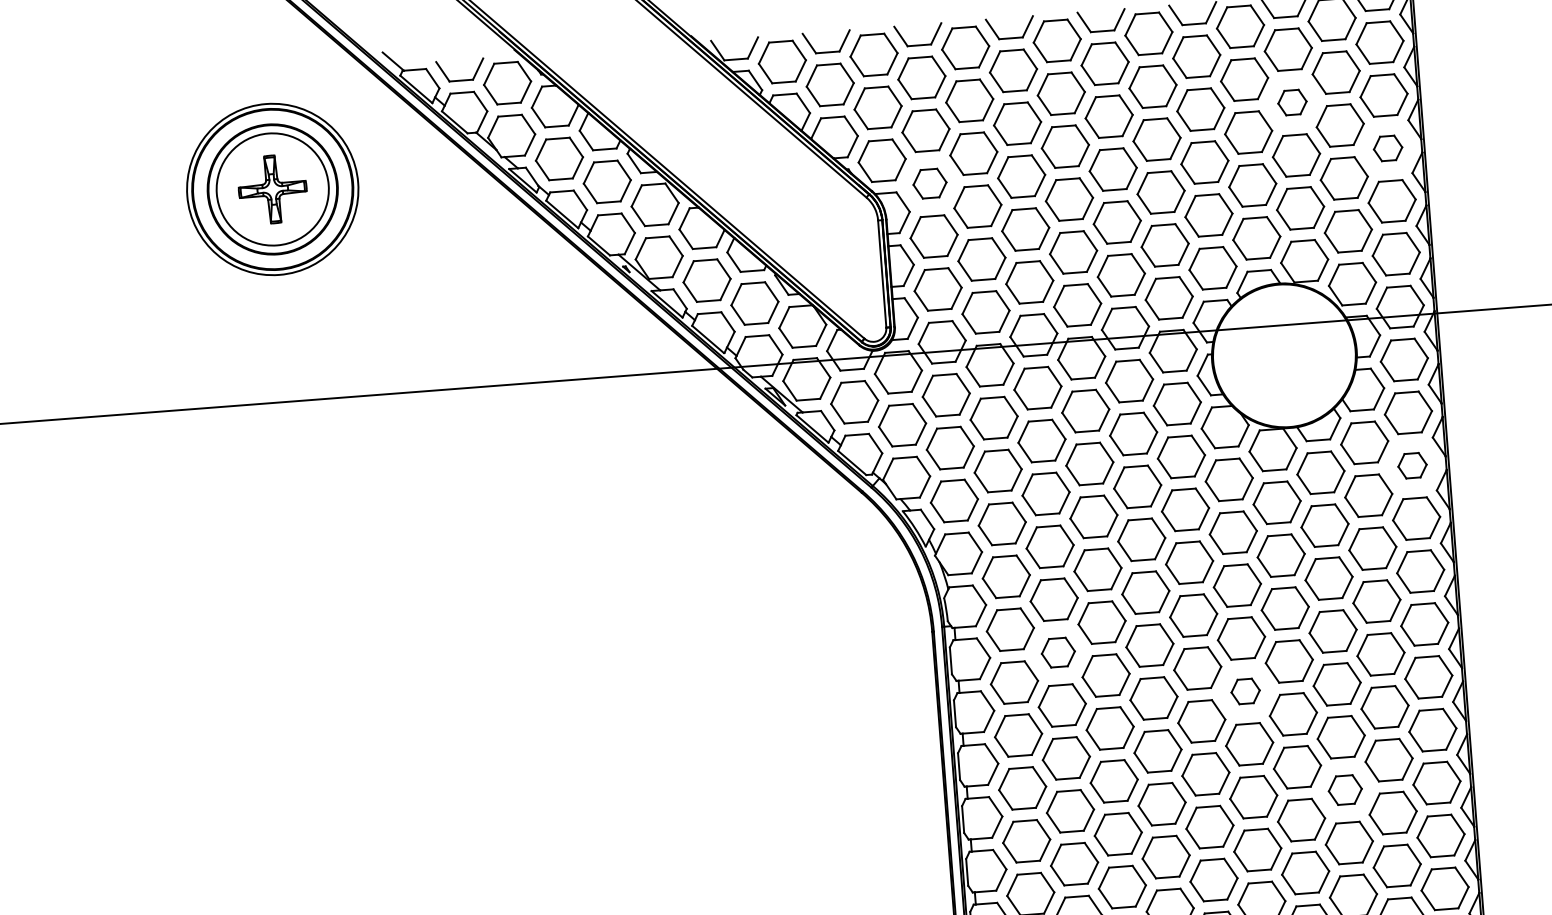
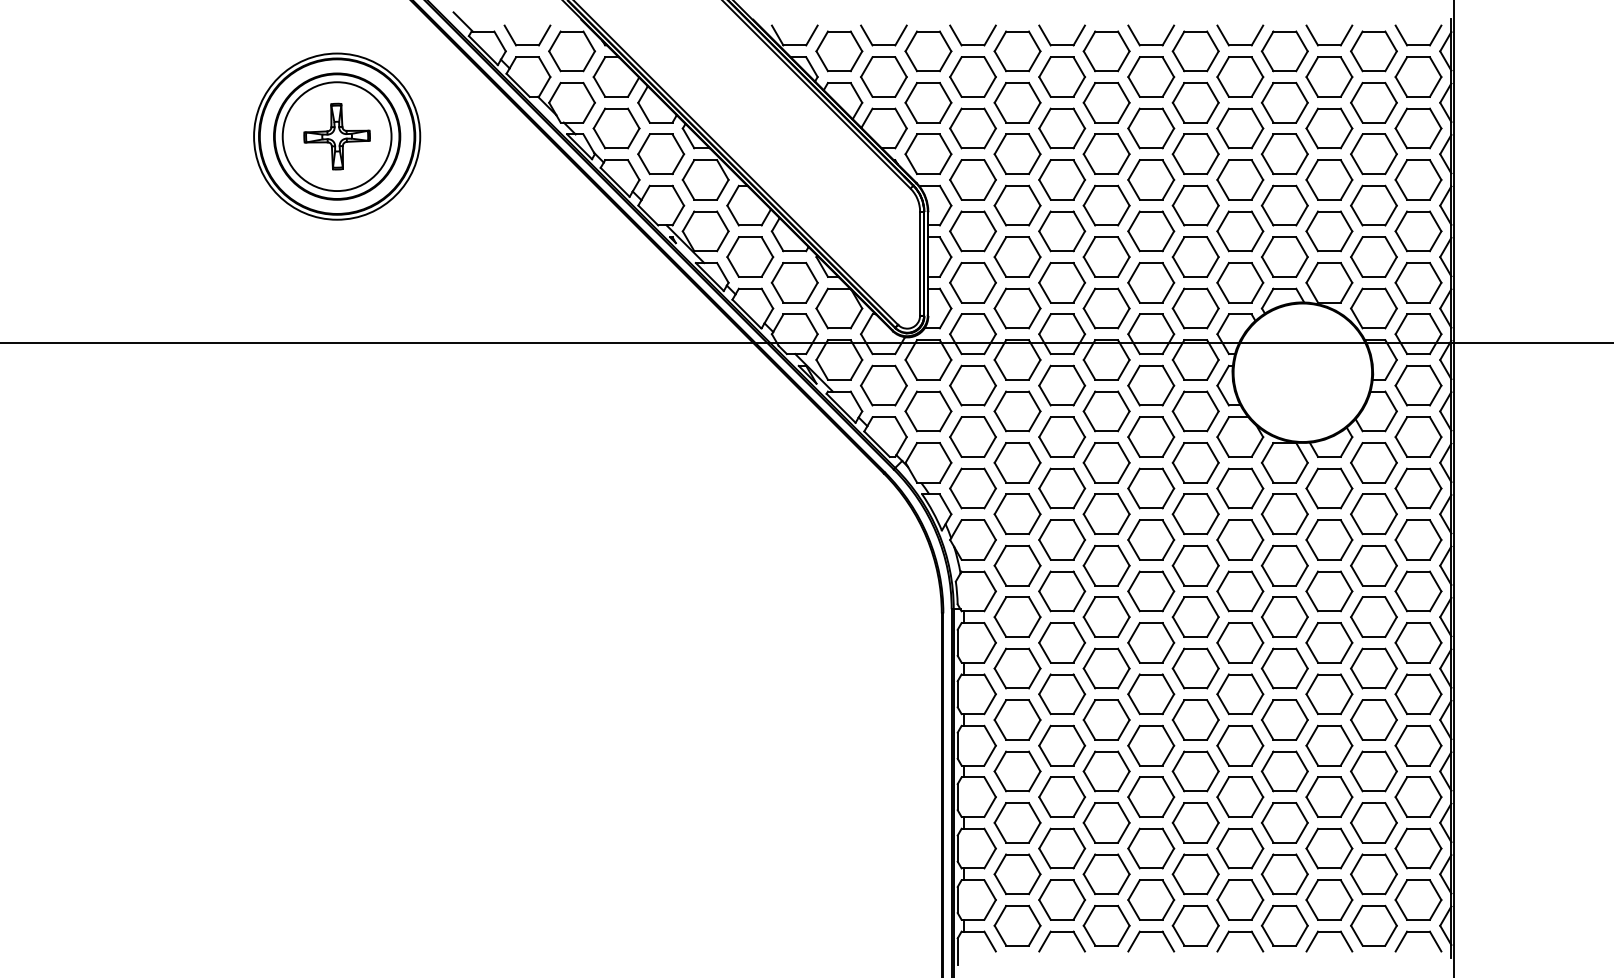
part: (1292, 102) -> (1329, 128), size x1.67
part: (1388, 147) -> (1418, 179), size x1.67
part: (929, 183) -> (972, 179), size x1.43
part: (1412, 465) -> (1418, 488), size x1.67
part: (1058, 652) -> (1062, 642), size x1.43
part: (1245, 691) -> (1240, 694), size x1.67
part: (1345, 789) -> (1329, 796), size x1.43

